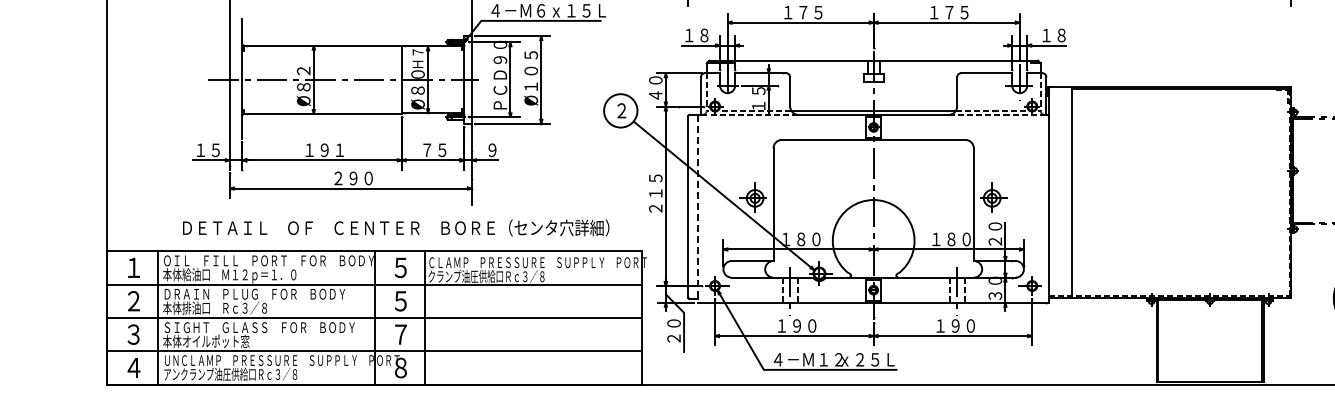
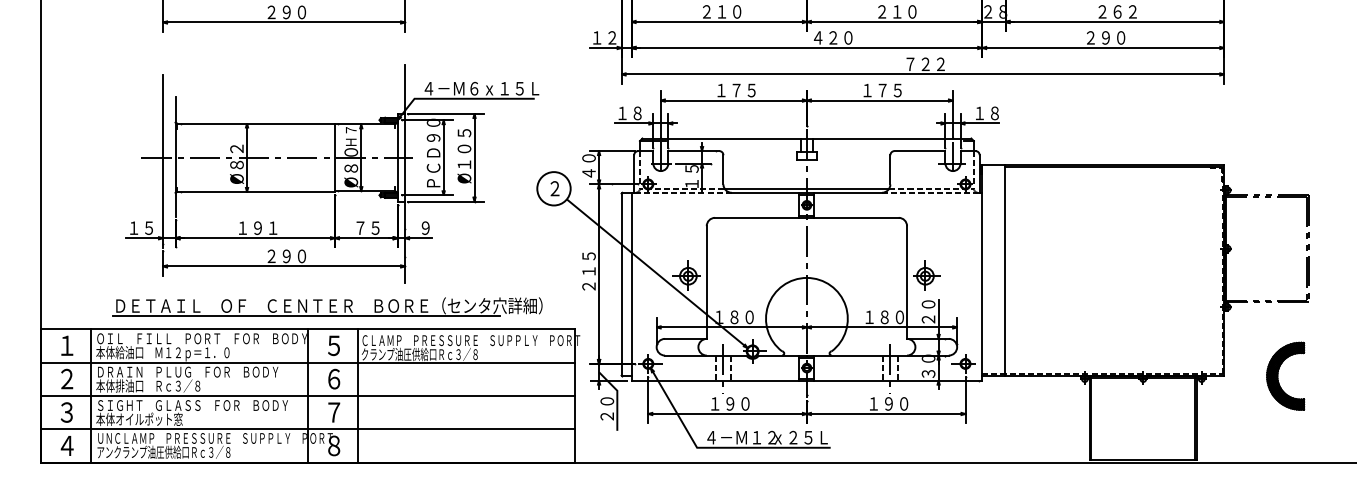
line: (698, 208) -> (631, 286), dashed -> solid
line: (373, 238) -> (306, 316), added
text: (401, 300) -> (334, 378), ５ -> ６

